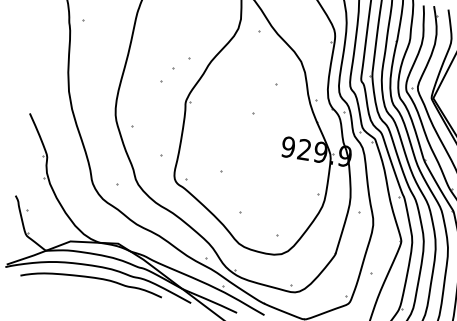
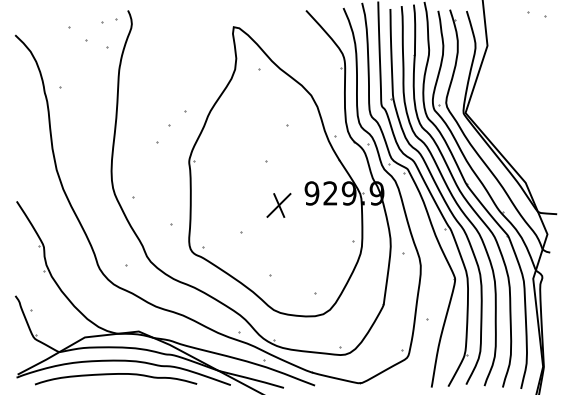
part: (257, 153) -> (278, 205), added

